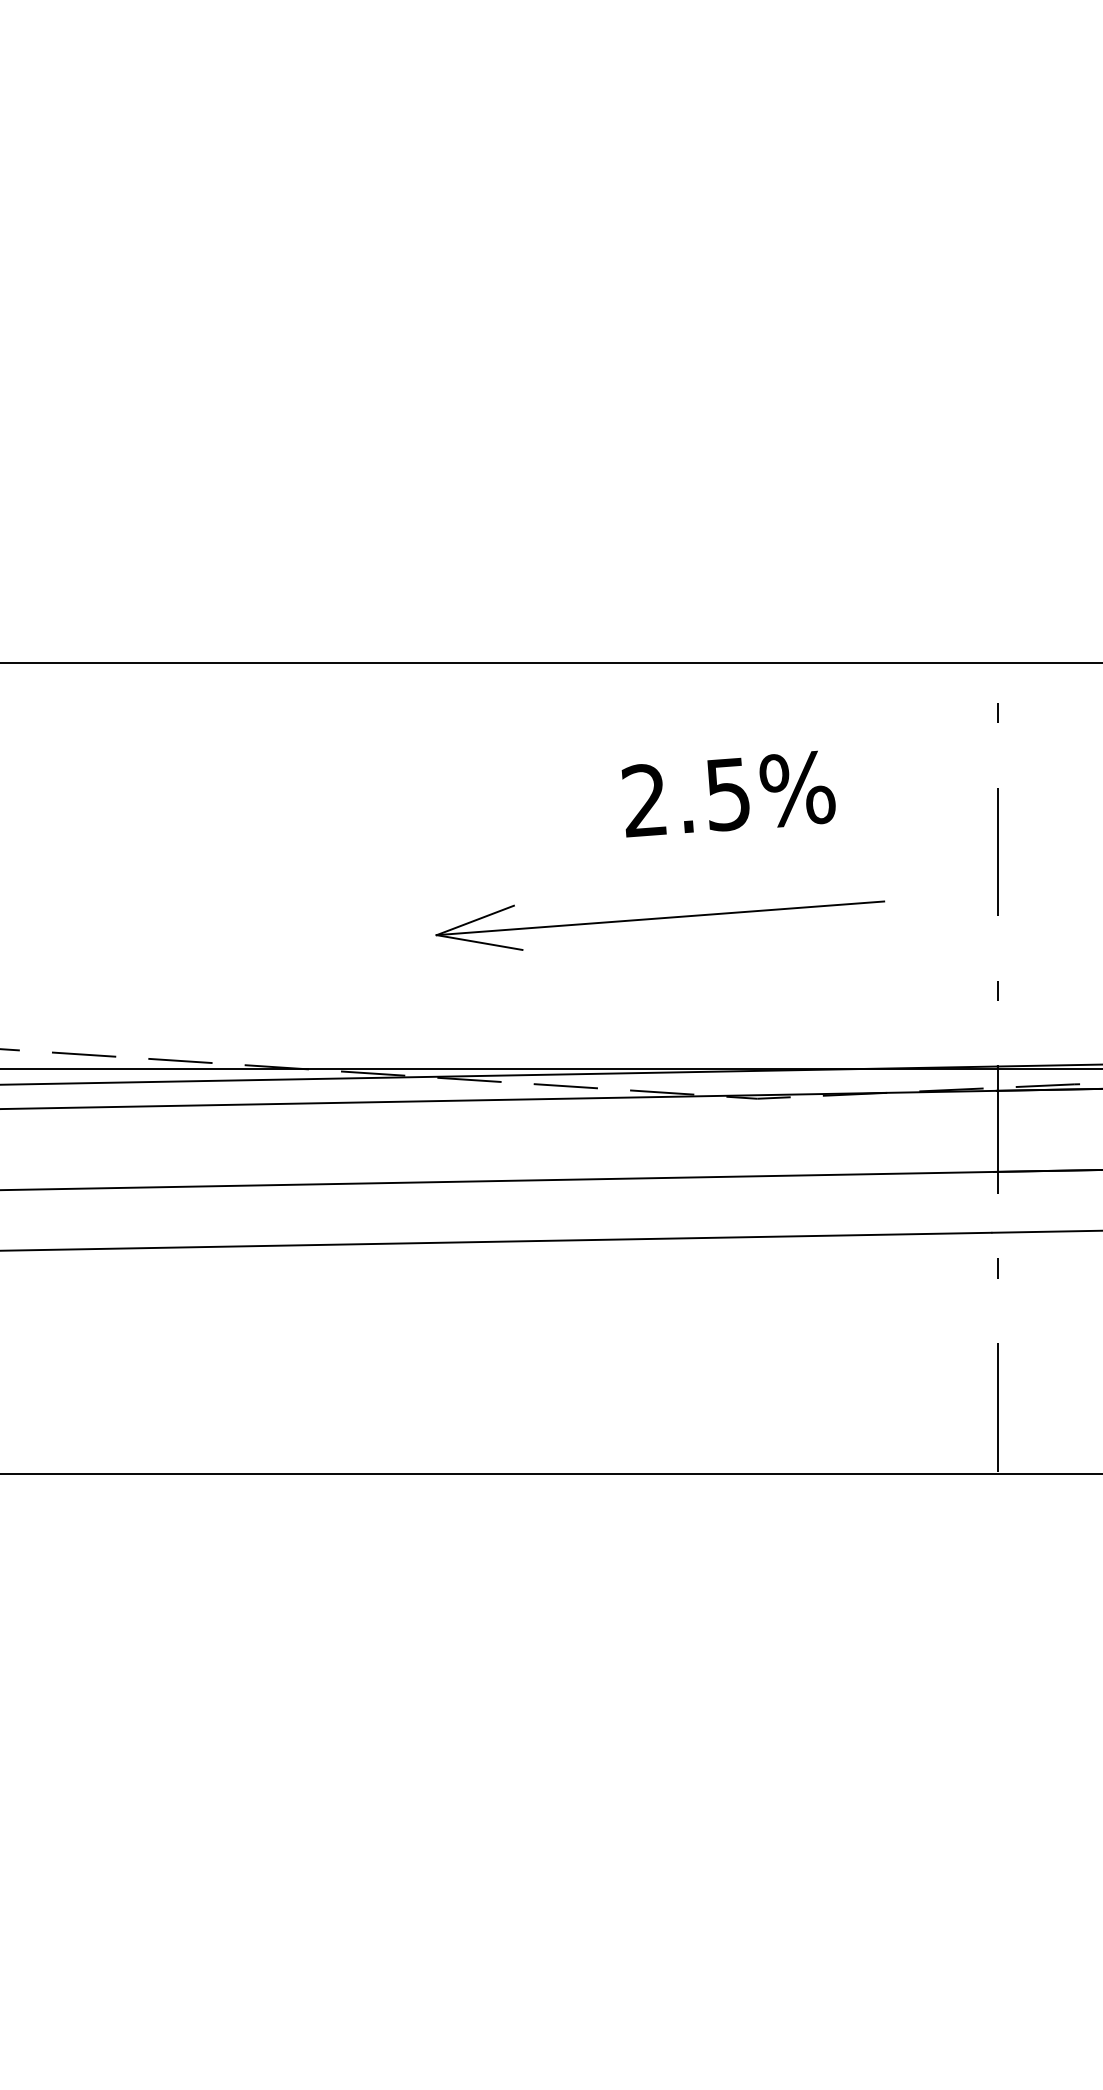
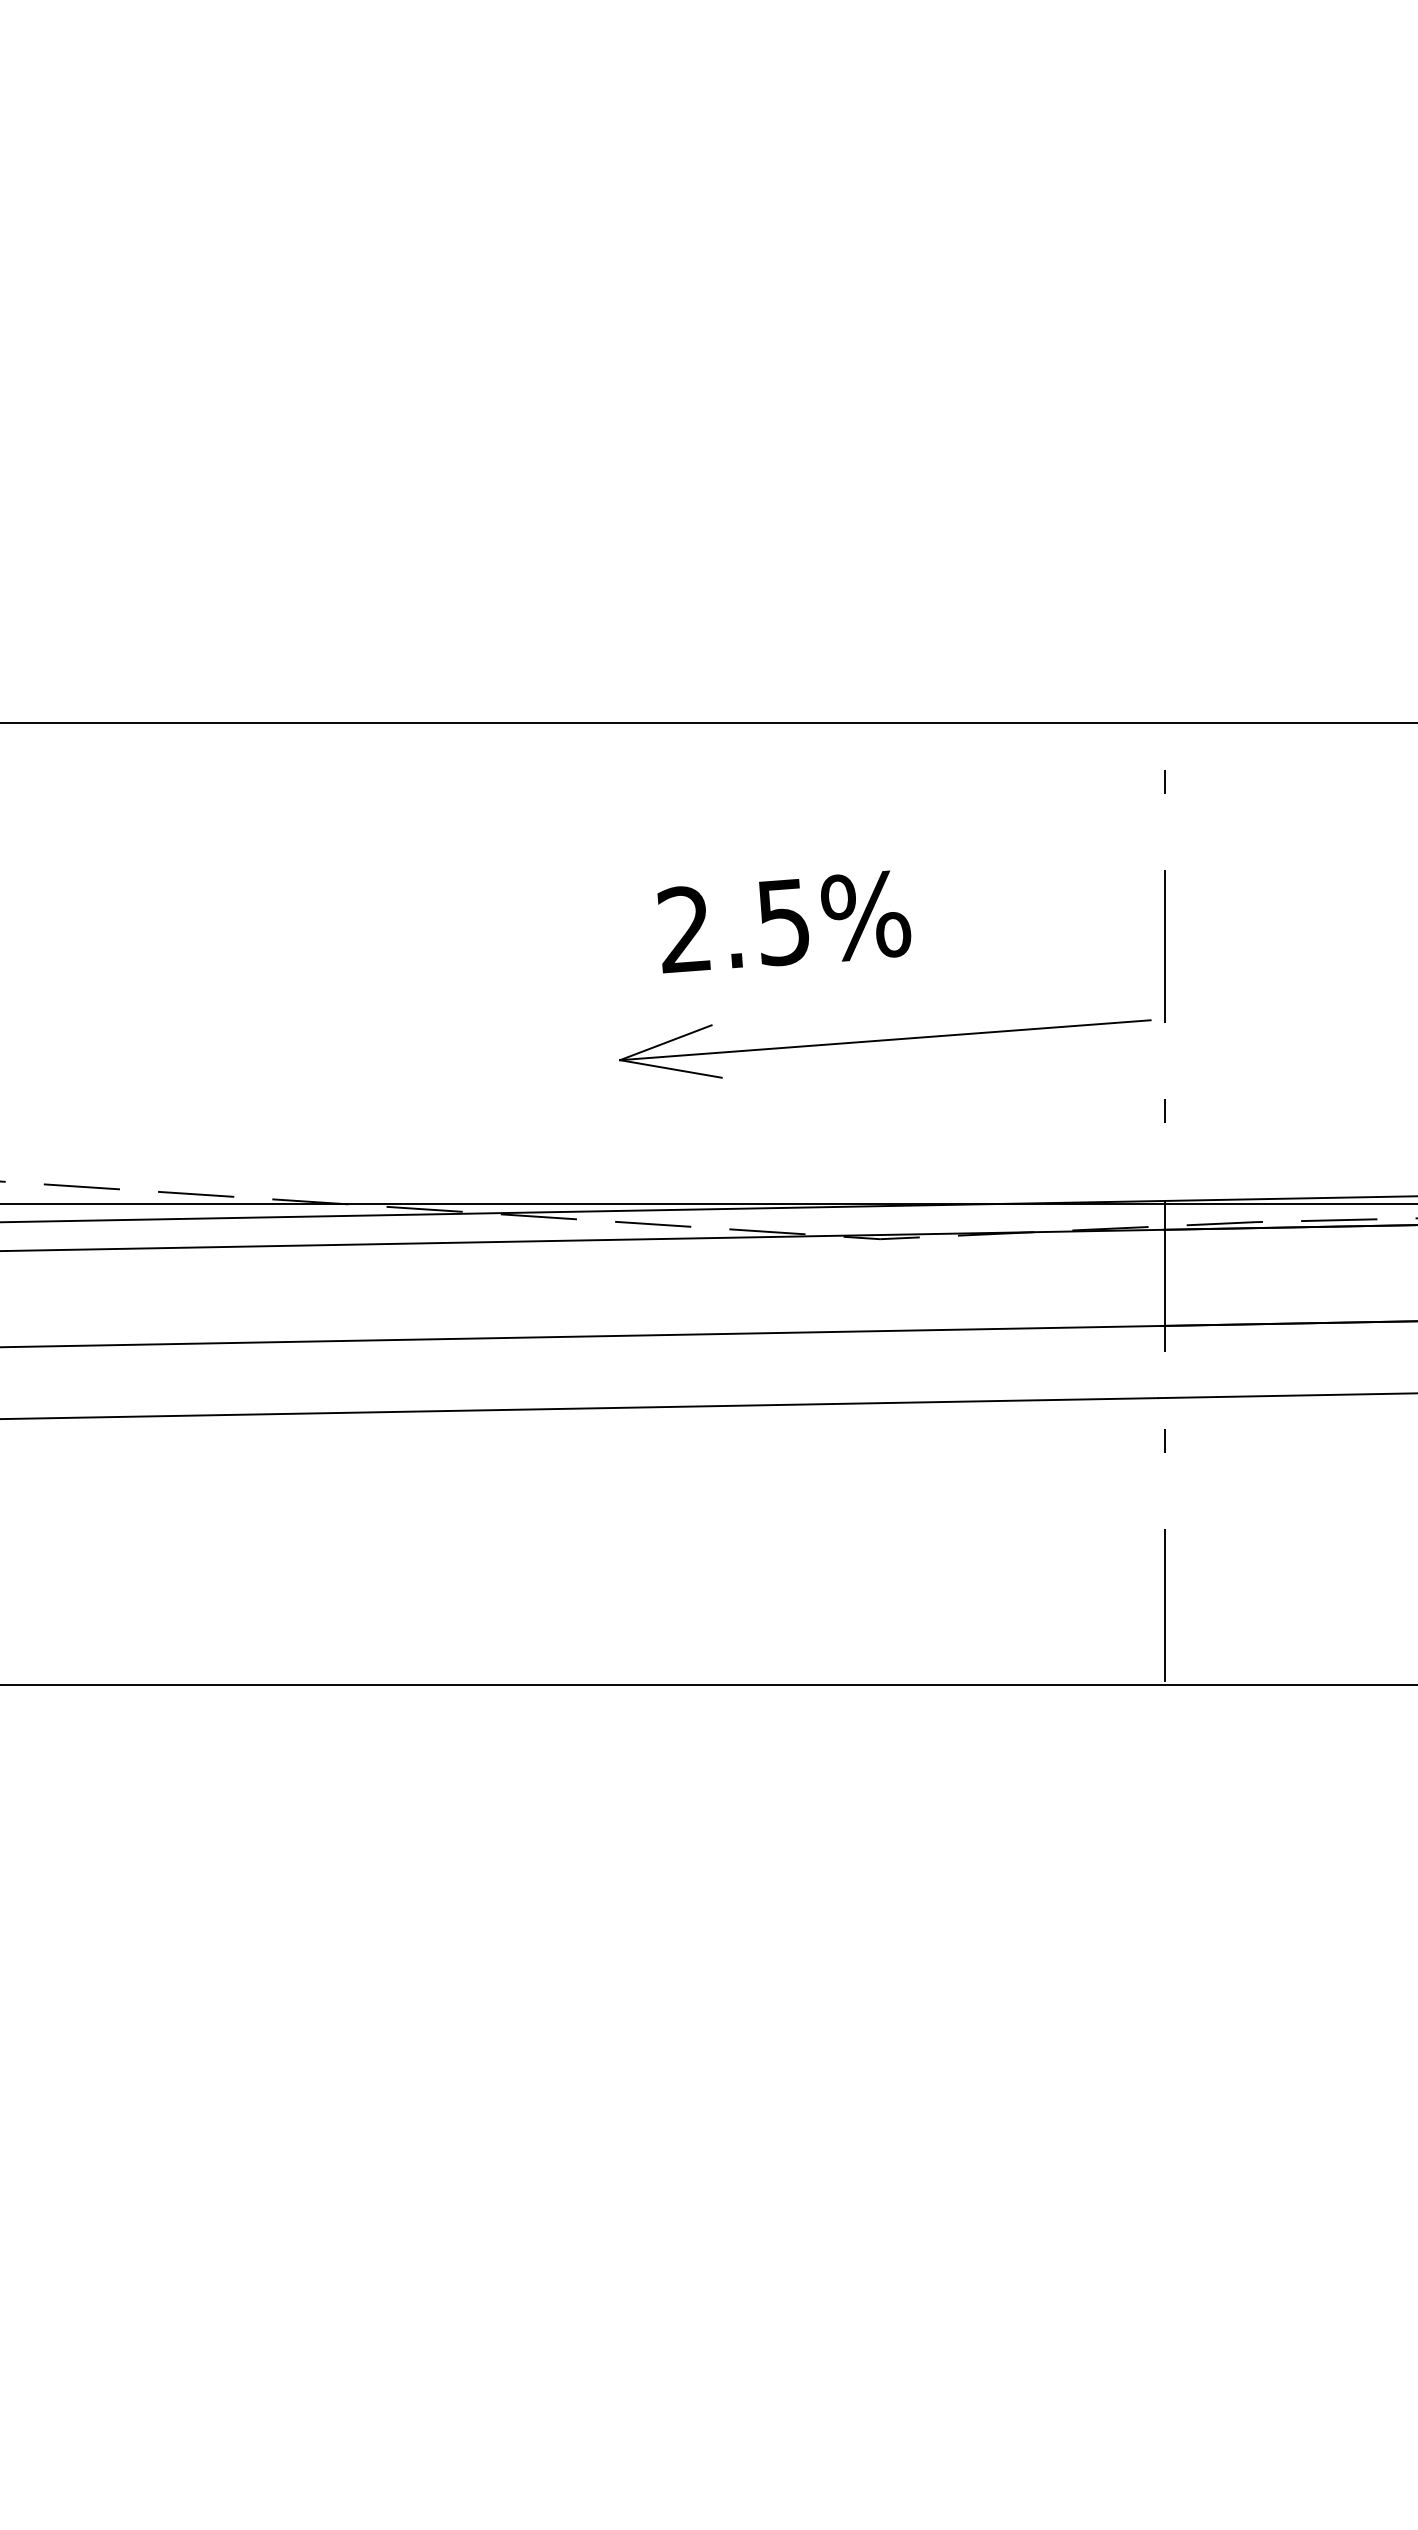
text: (728, 793) -> (784, 921), moved
part: (660, 919) -> (885, 1041), moved

